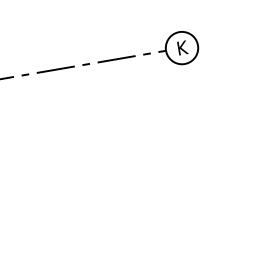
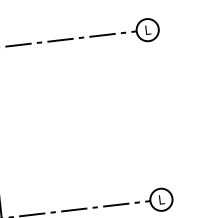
text: (181, 47) -> (147, 29), K -> L

